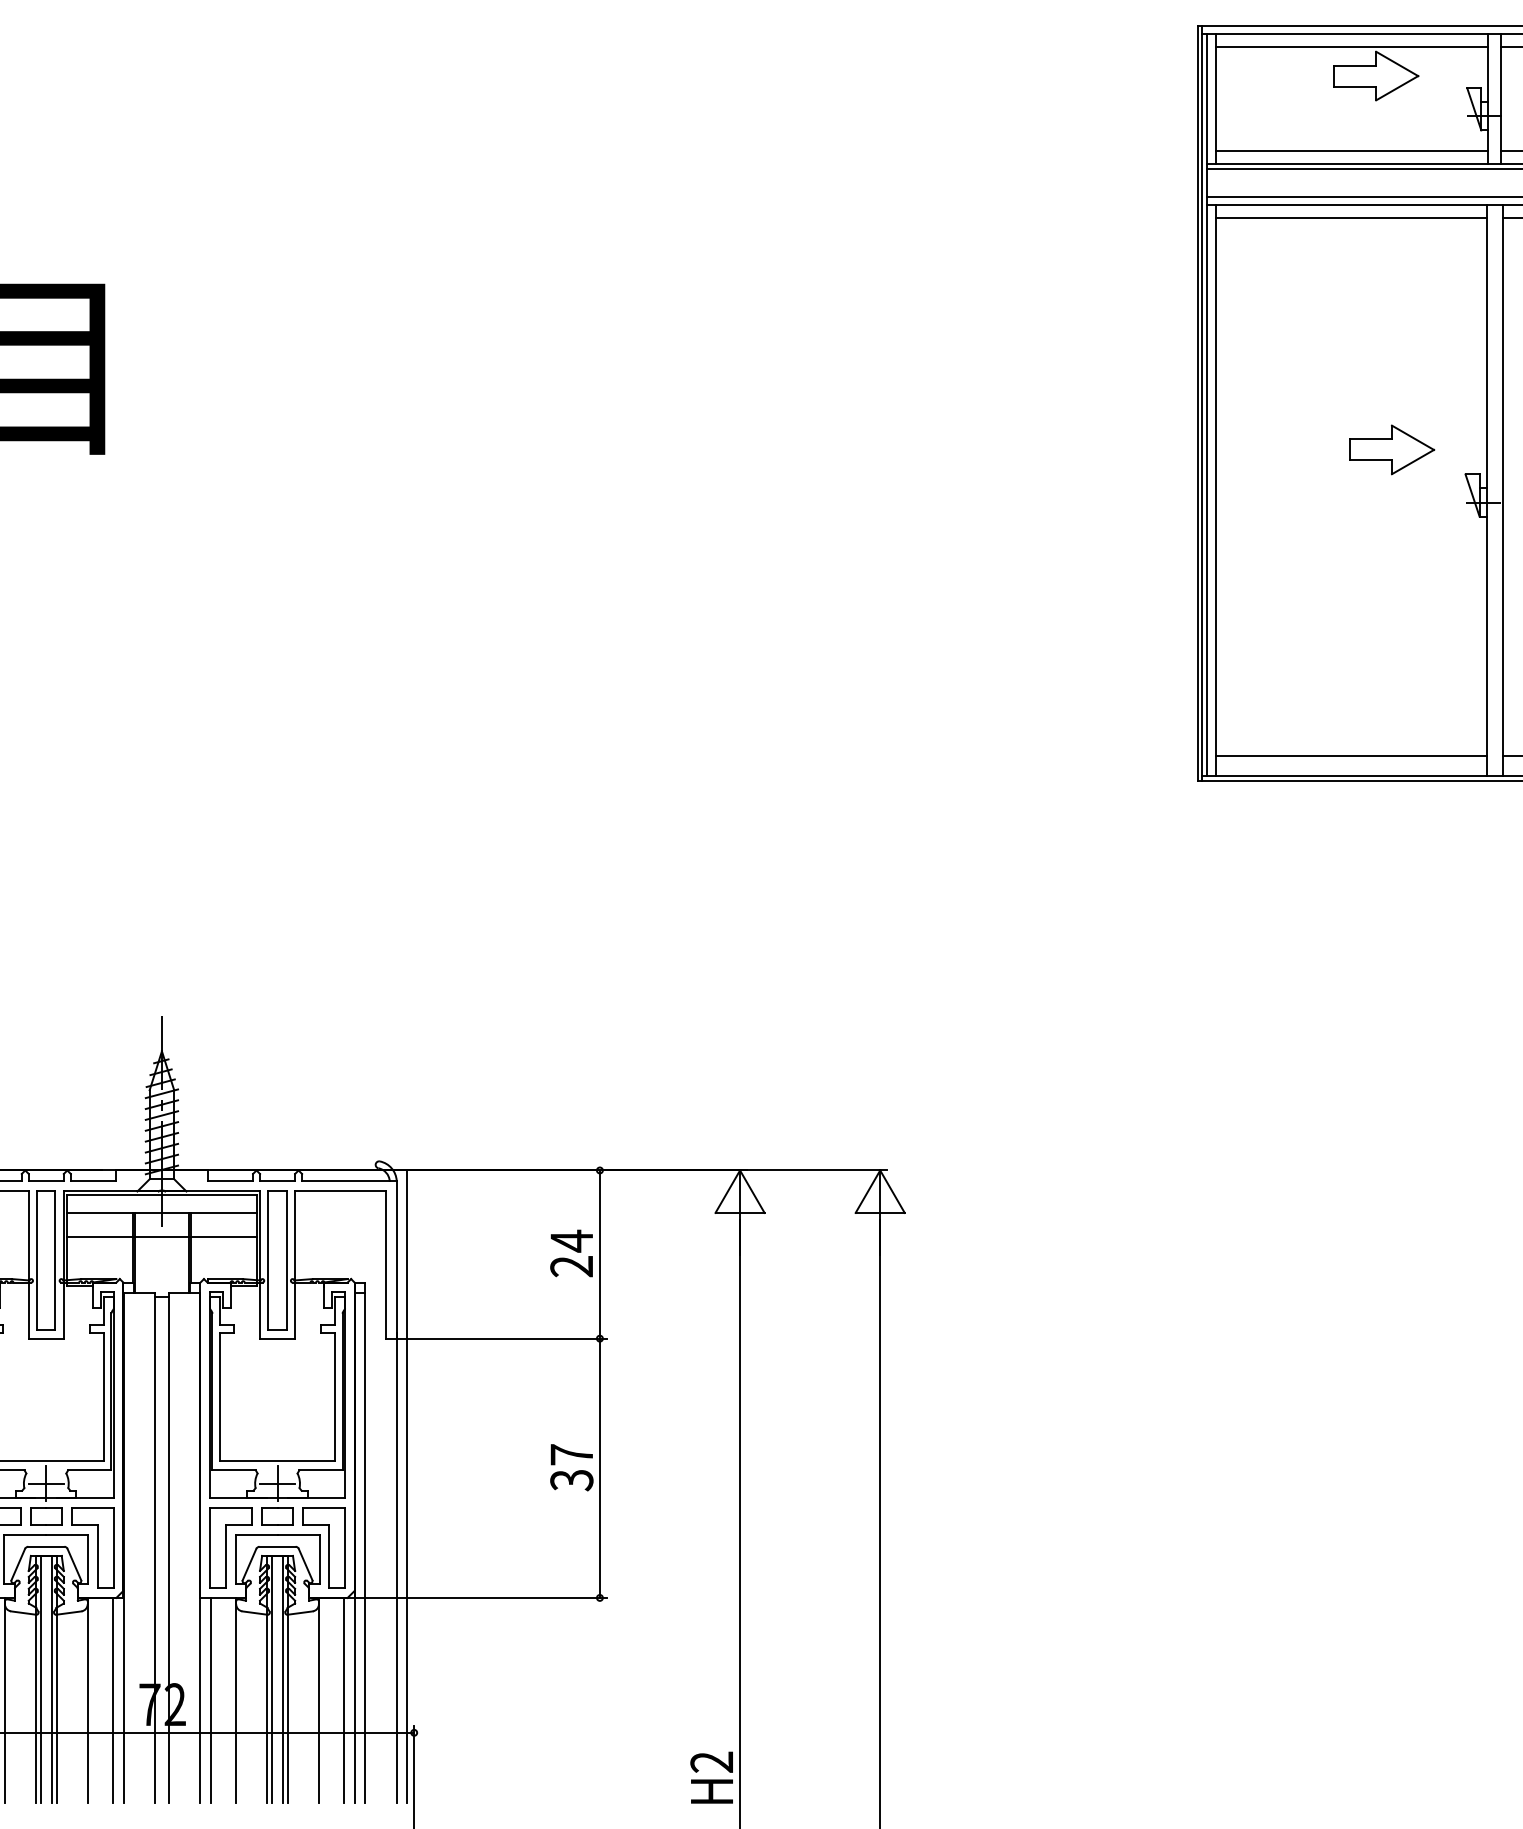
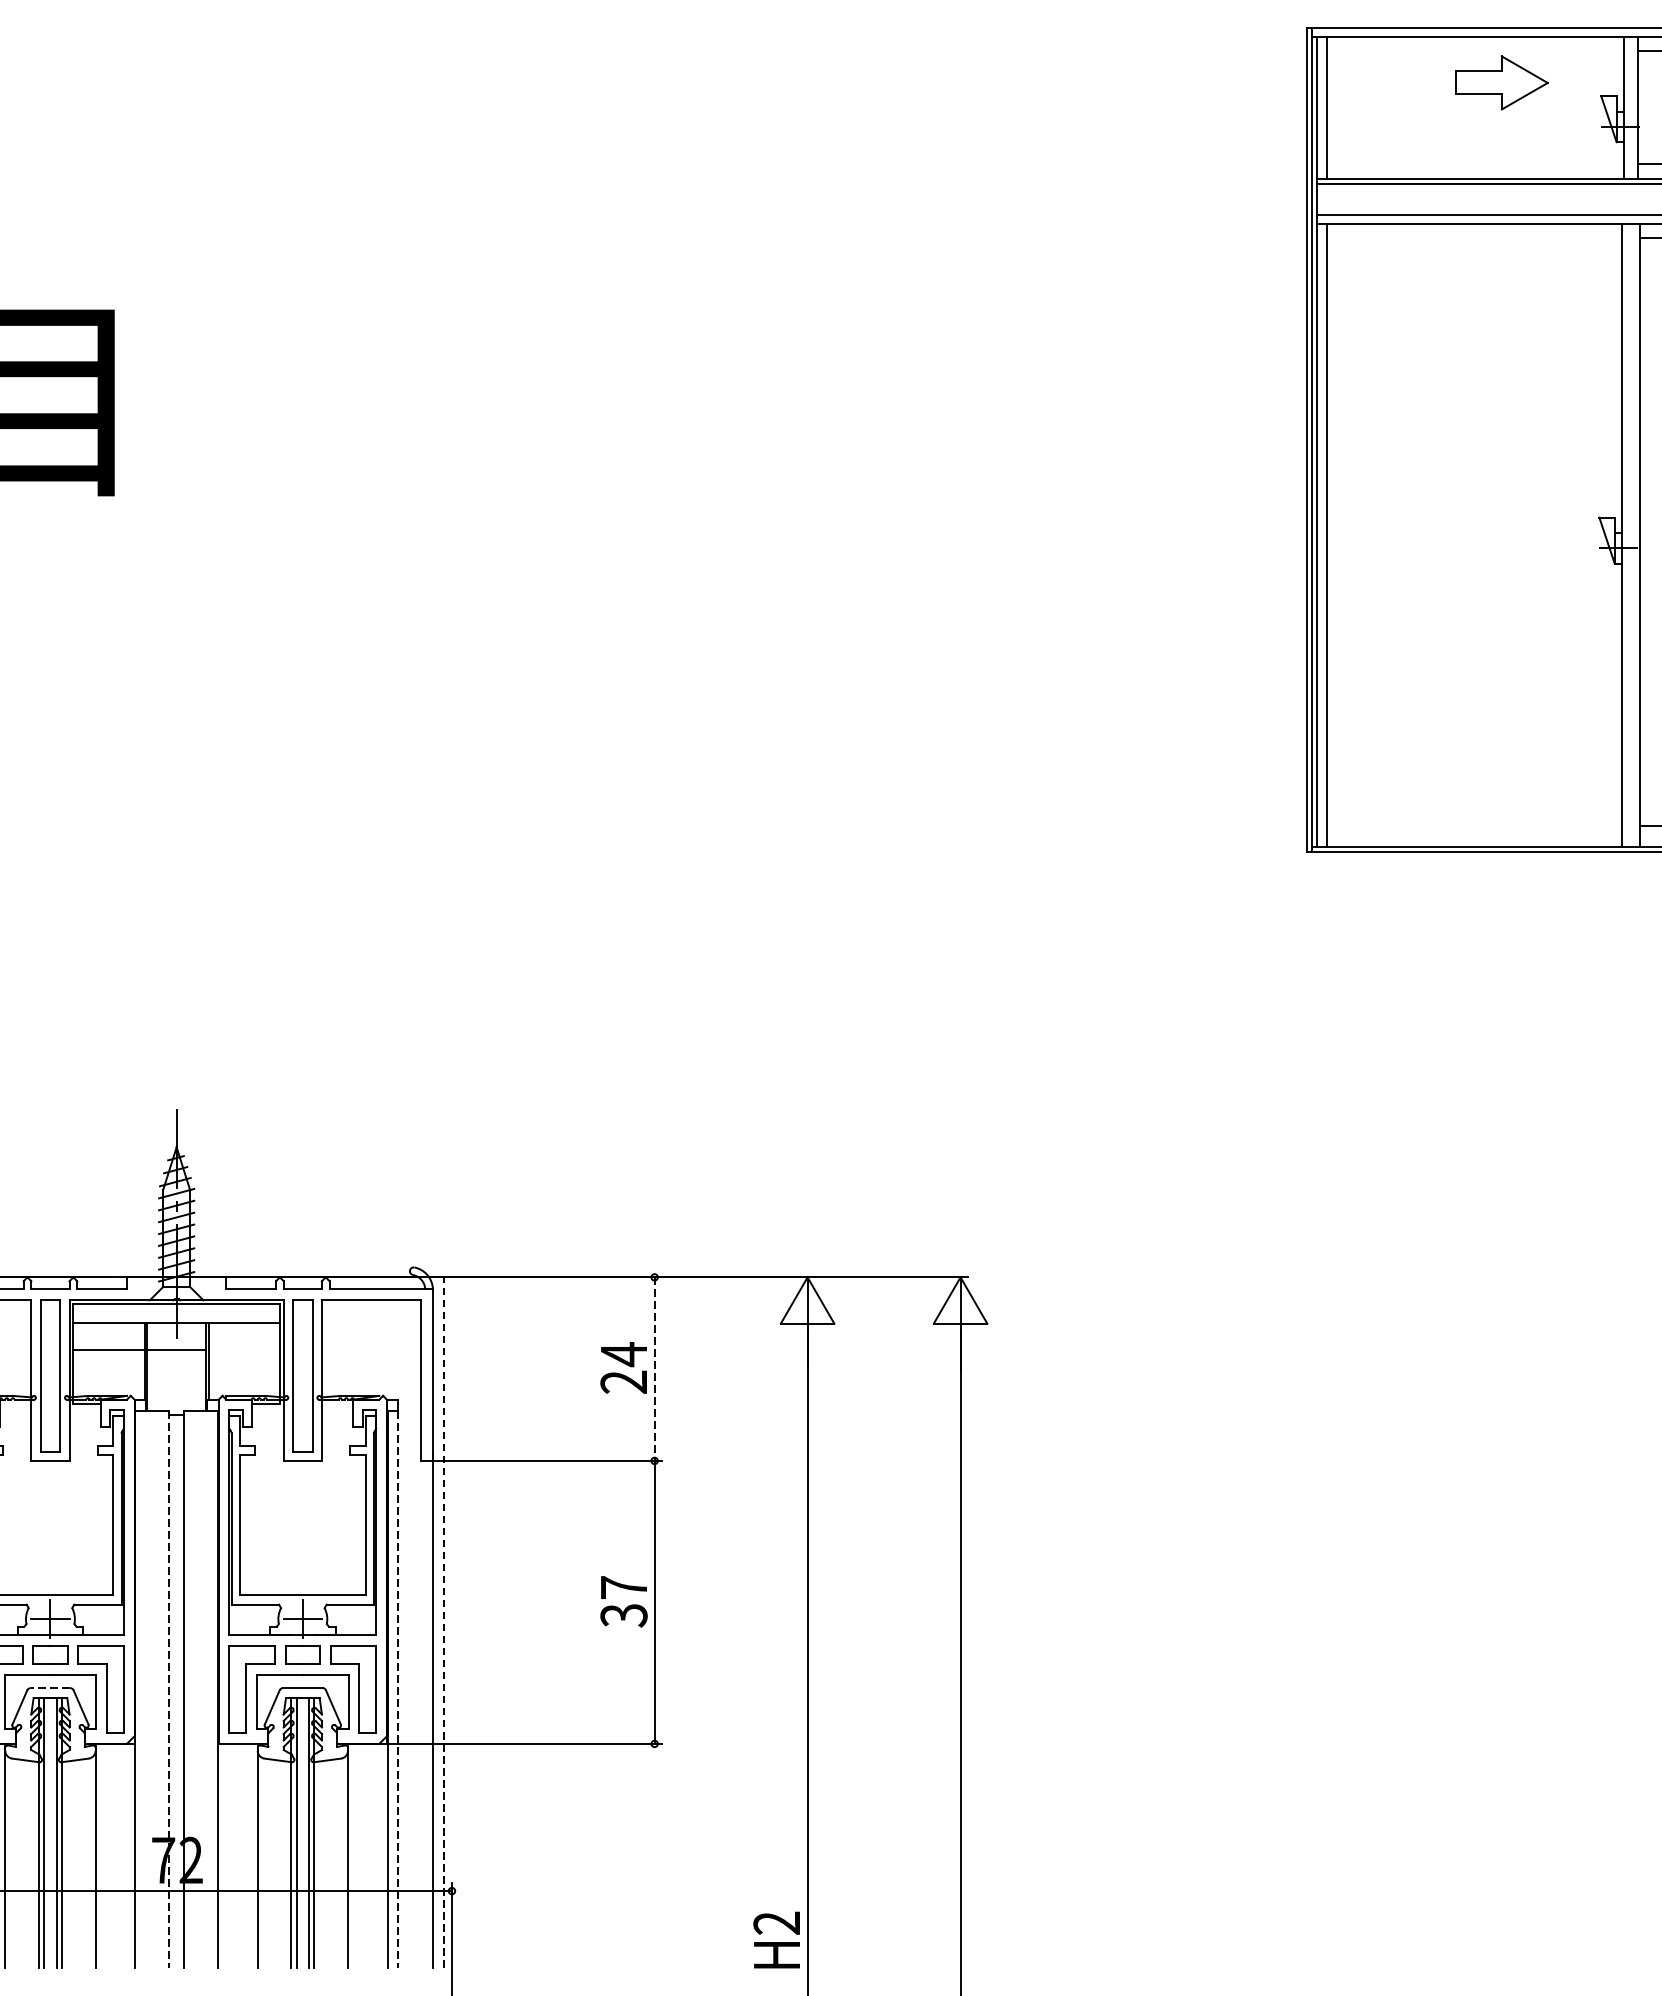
line: (1351, 47) -> (1474, 51), removed
line: (1351, 150) -> (1474, 164), removed
line: (1350, 218) -> (1473, 238), removed
part: (1392, 449) -> (1519, 490), removed
line: (1350, 756) -> (1473, 825), removed
line: (223, 1237) -> (243, 1350), removed
line: (599, 1255) -> (654, 1370), solid -> dashed
line: (407, 1486) -> (444, 1622), solid -> dashed
line: (45, 1546) -> (49, 1687), solid -> dashed
line: (154, 1548) -> (168, 1689), solid -> dashed
line: (365, 1548) -> (398, 1689), solid -> dashed
line: (112, 1699) -> (122, 1854), removed
line: (211, 1699) -> (230, 1854), removed
line: (344, 1699) -> (375, 1854), removed

